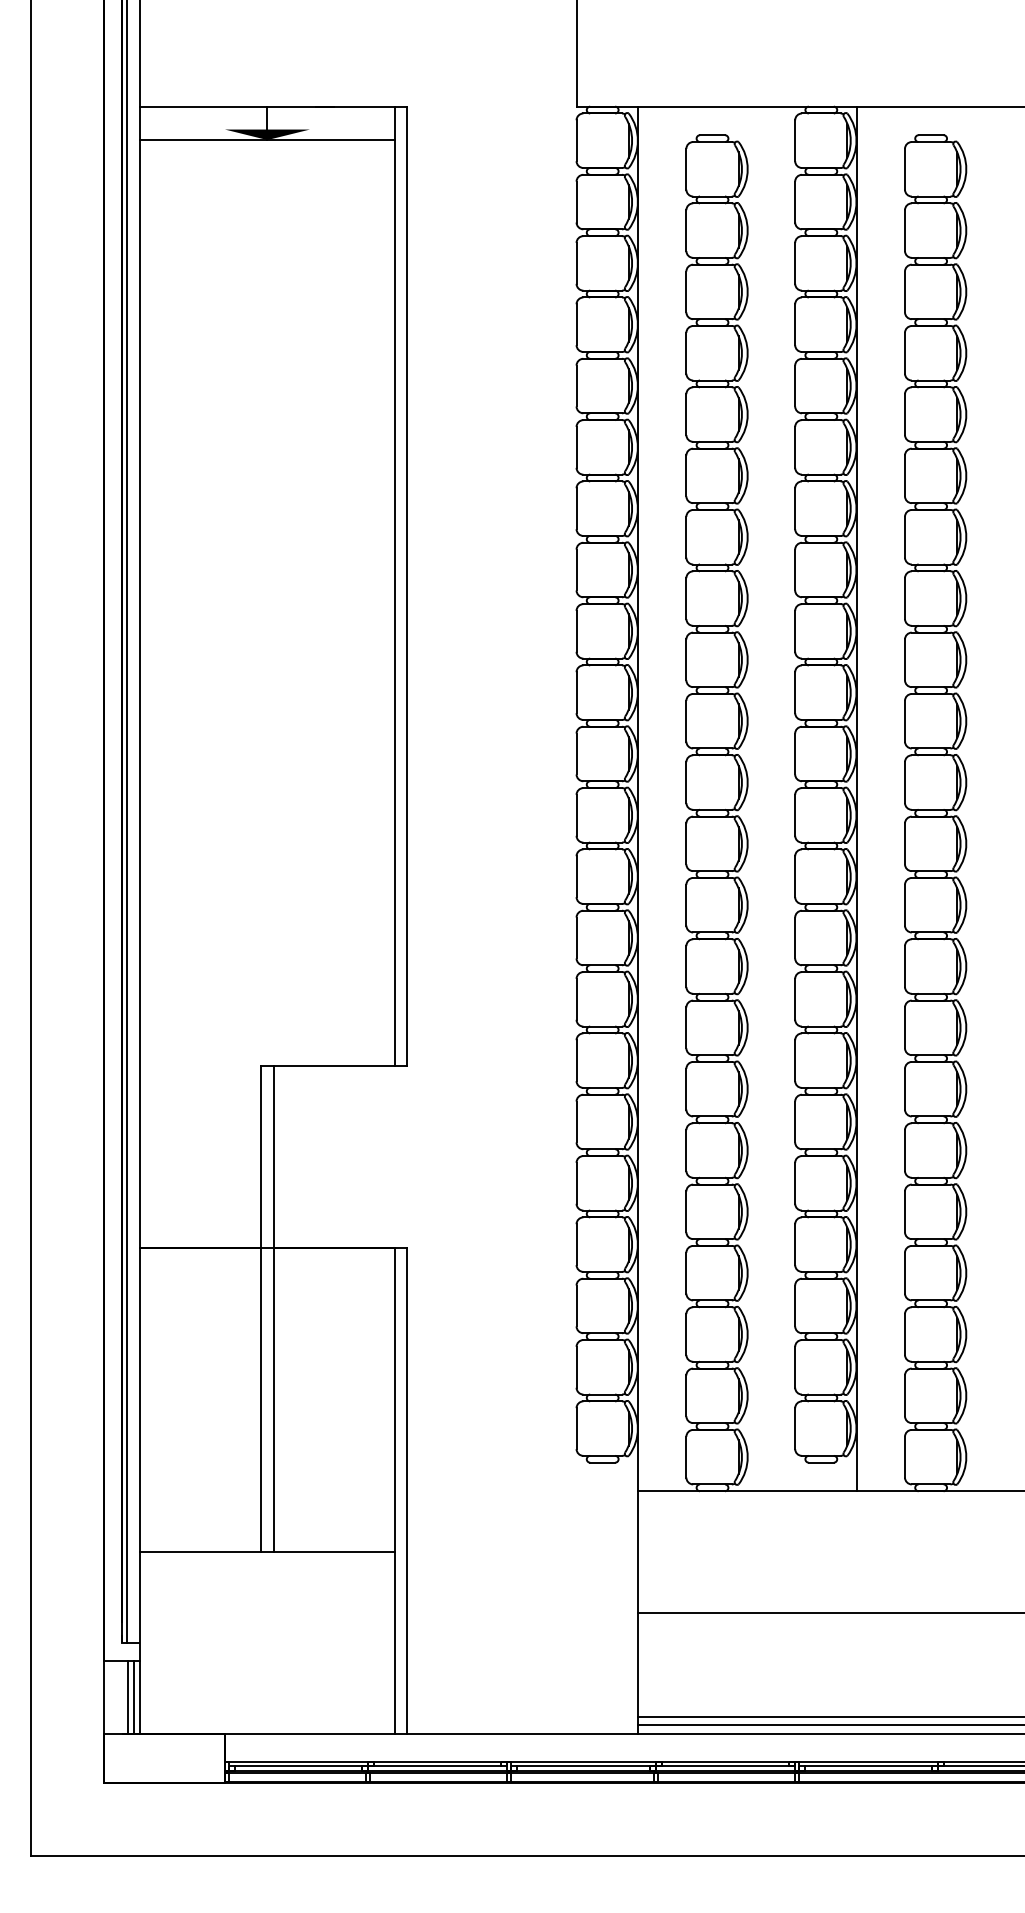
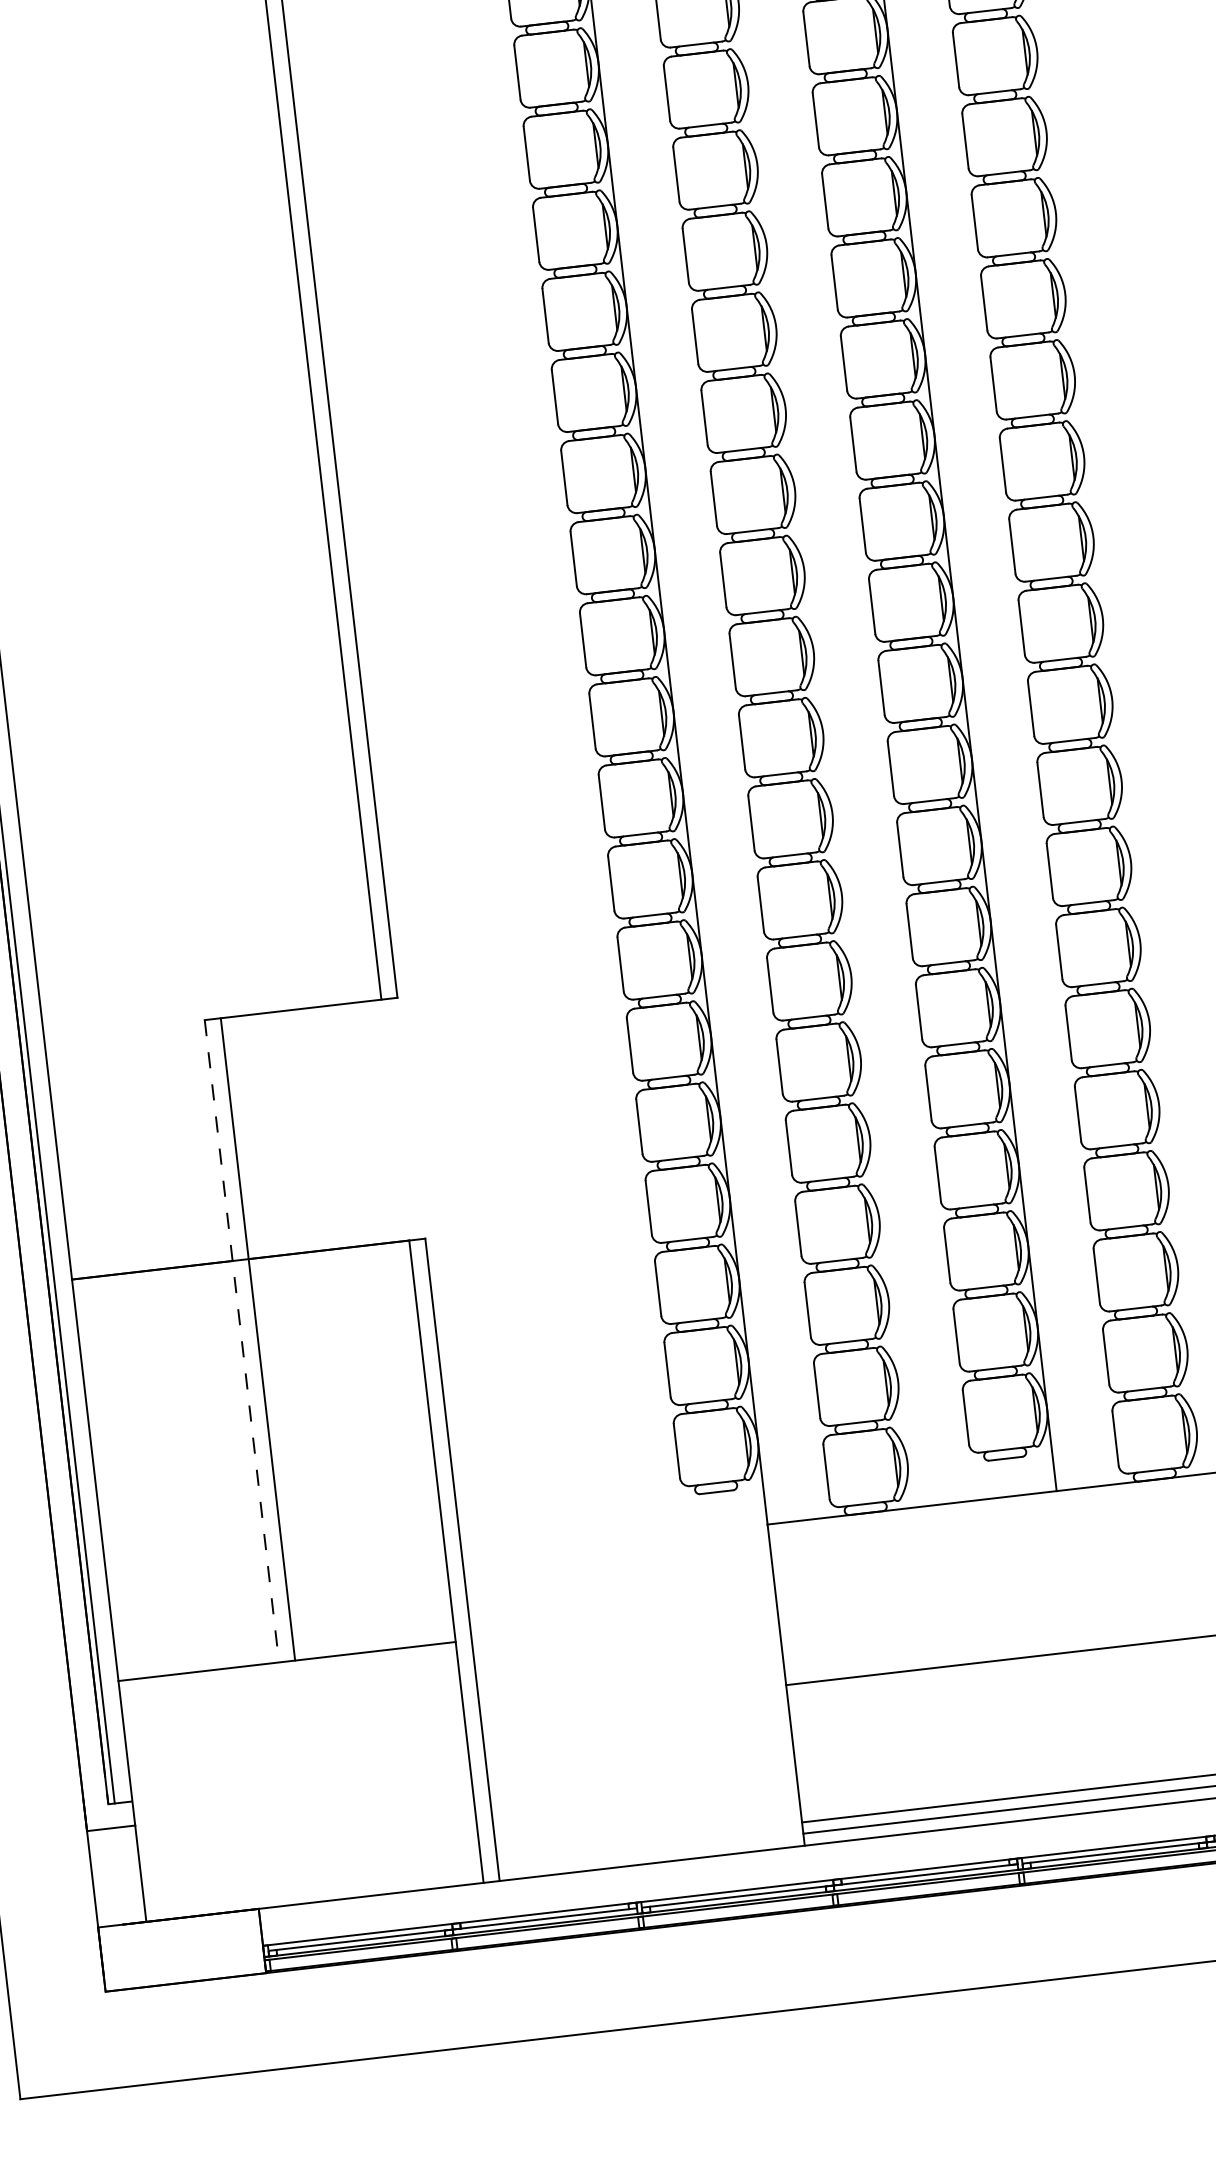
line: (261, 1309) -> (242, 1341), solid -> dashed
line: (127, 1697) -> (124, 1875), removed
line: (133, 1697) -> (132, 1874), removed

